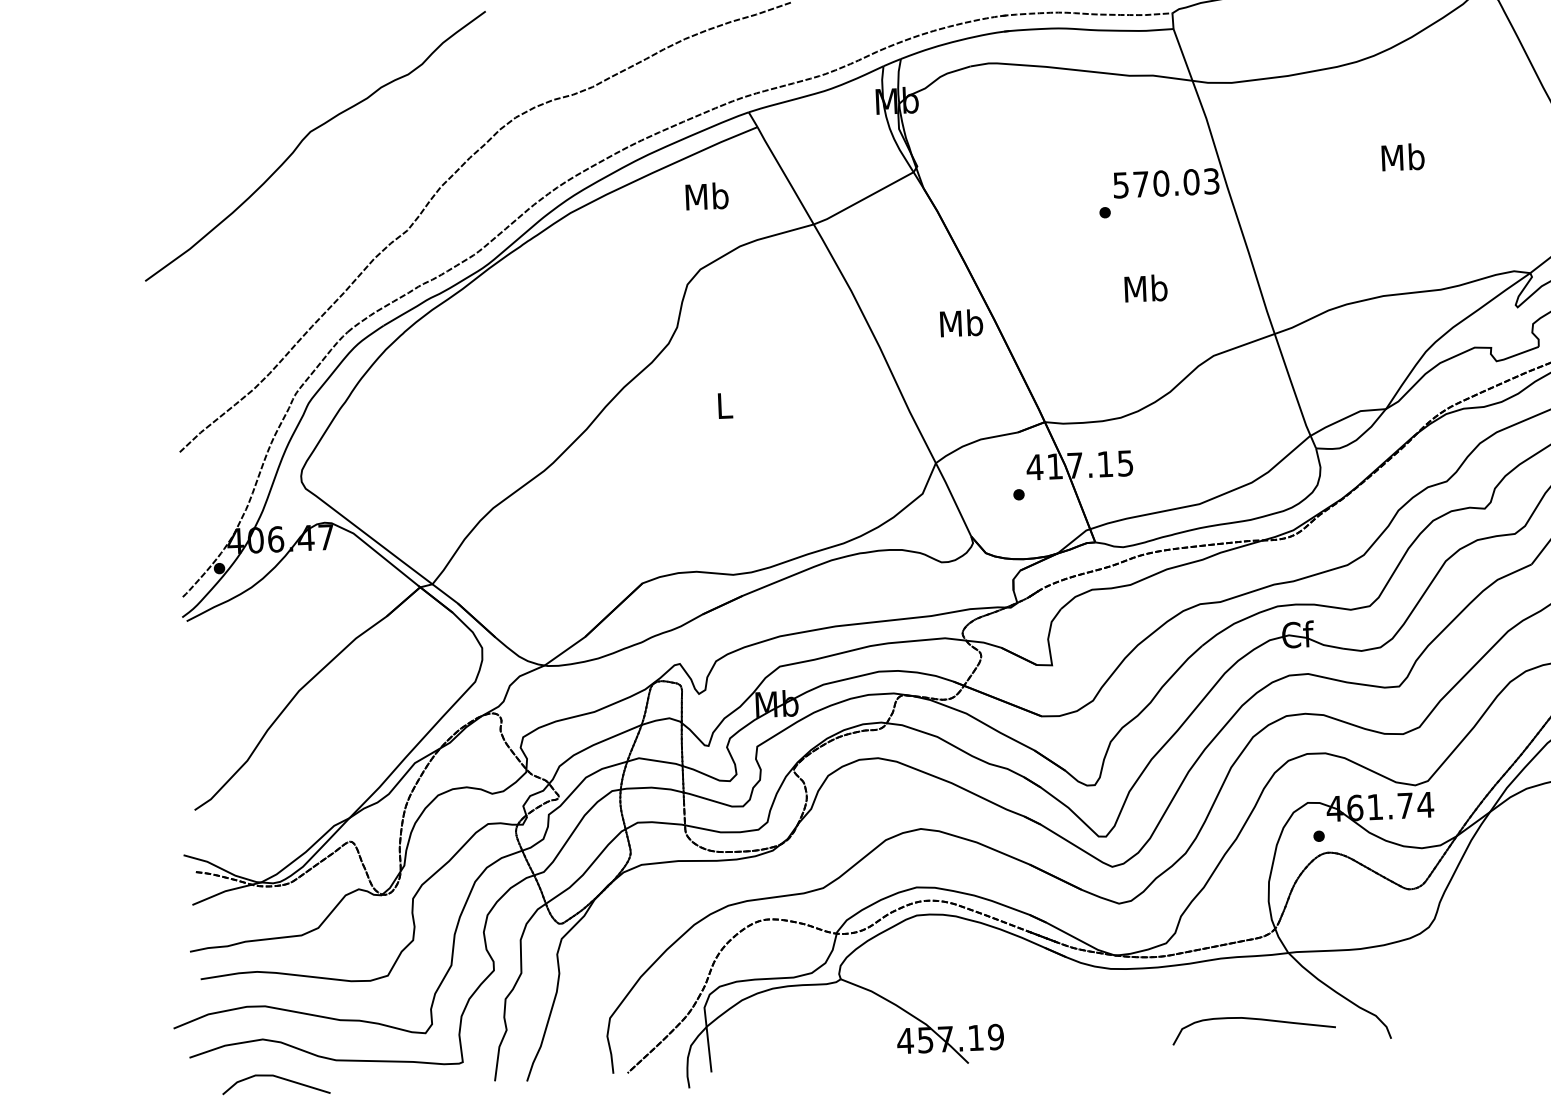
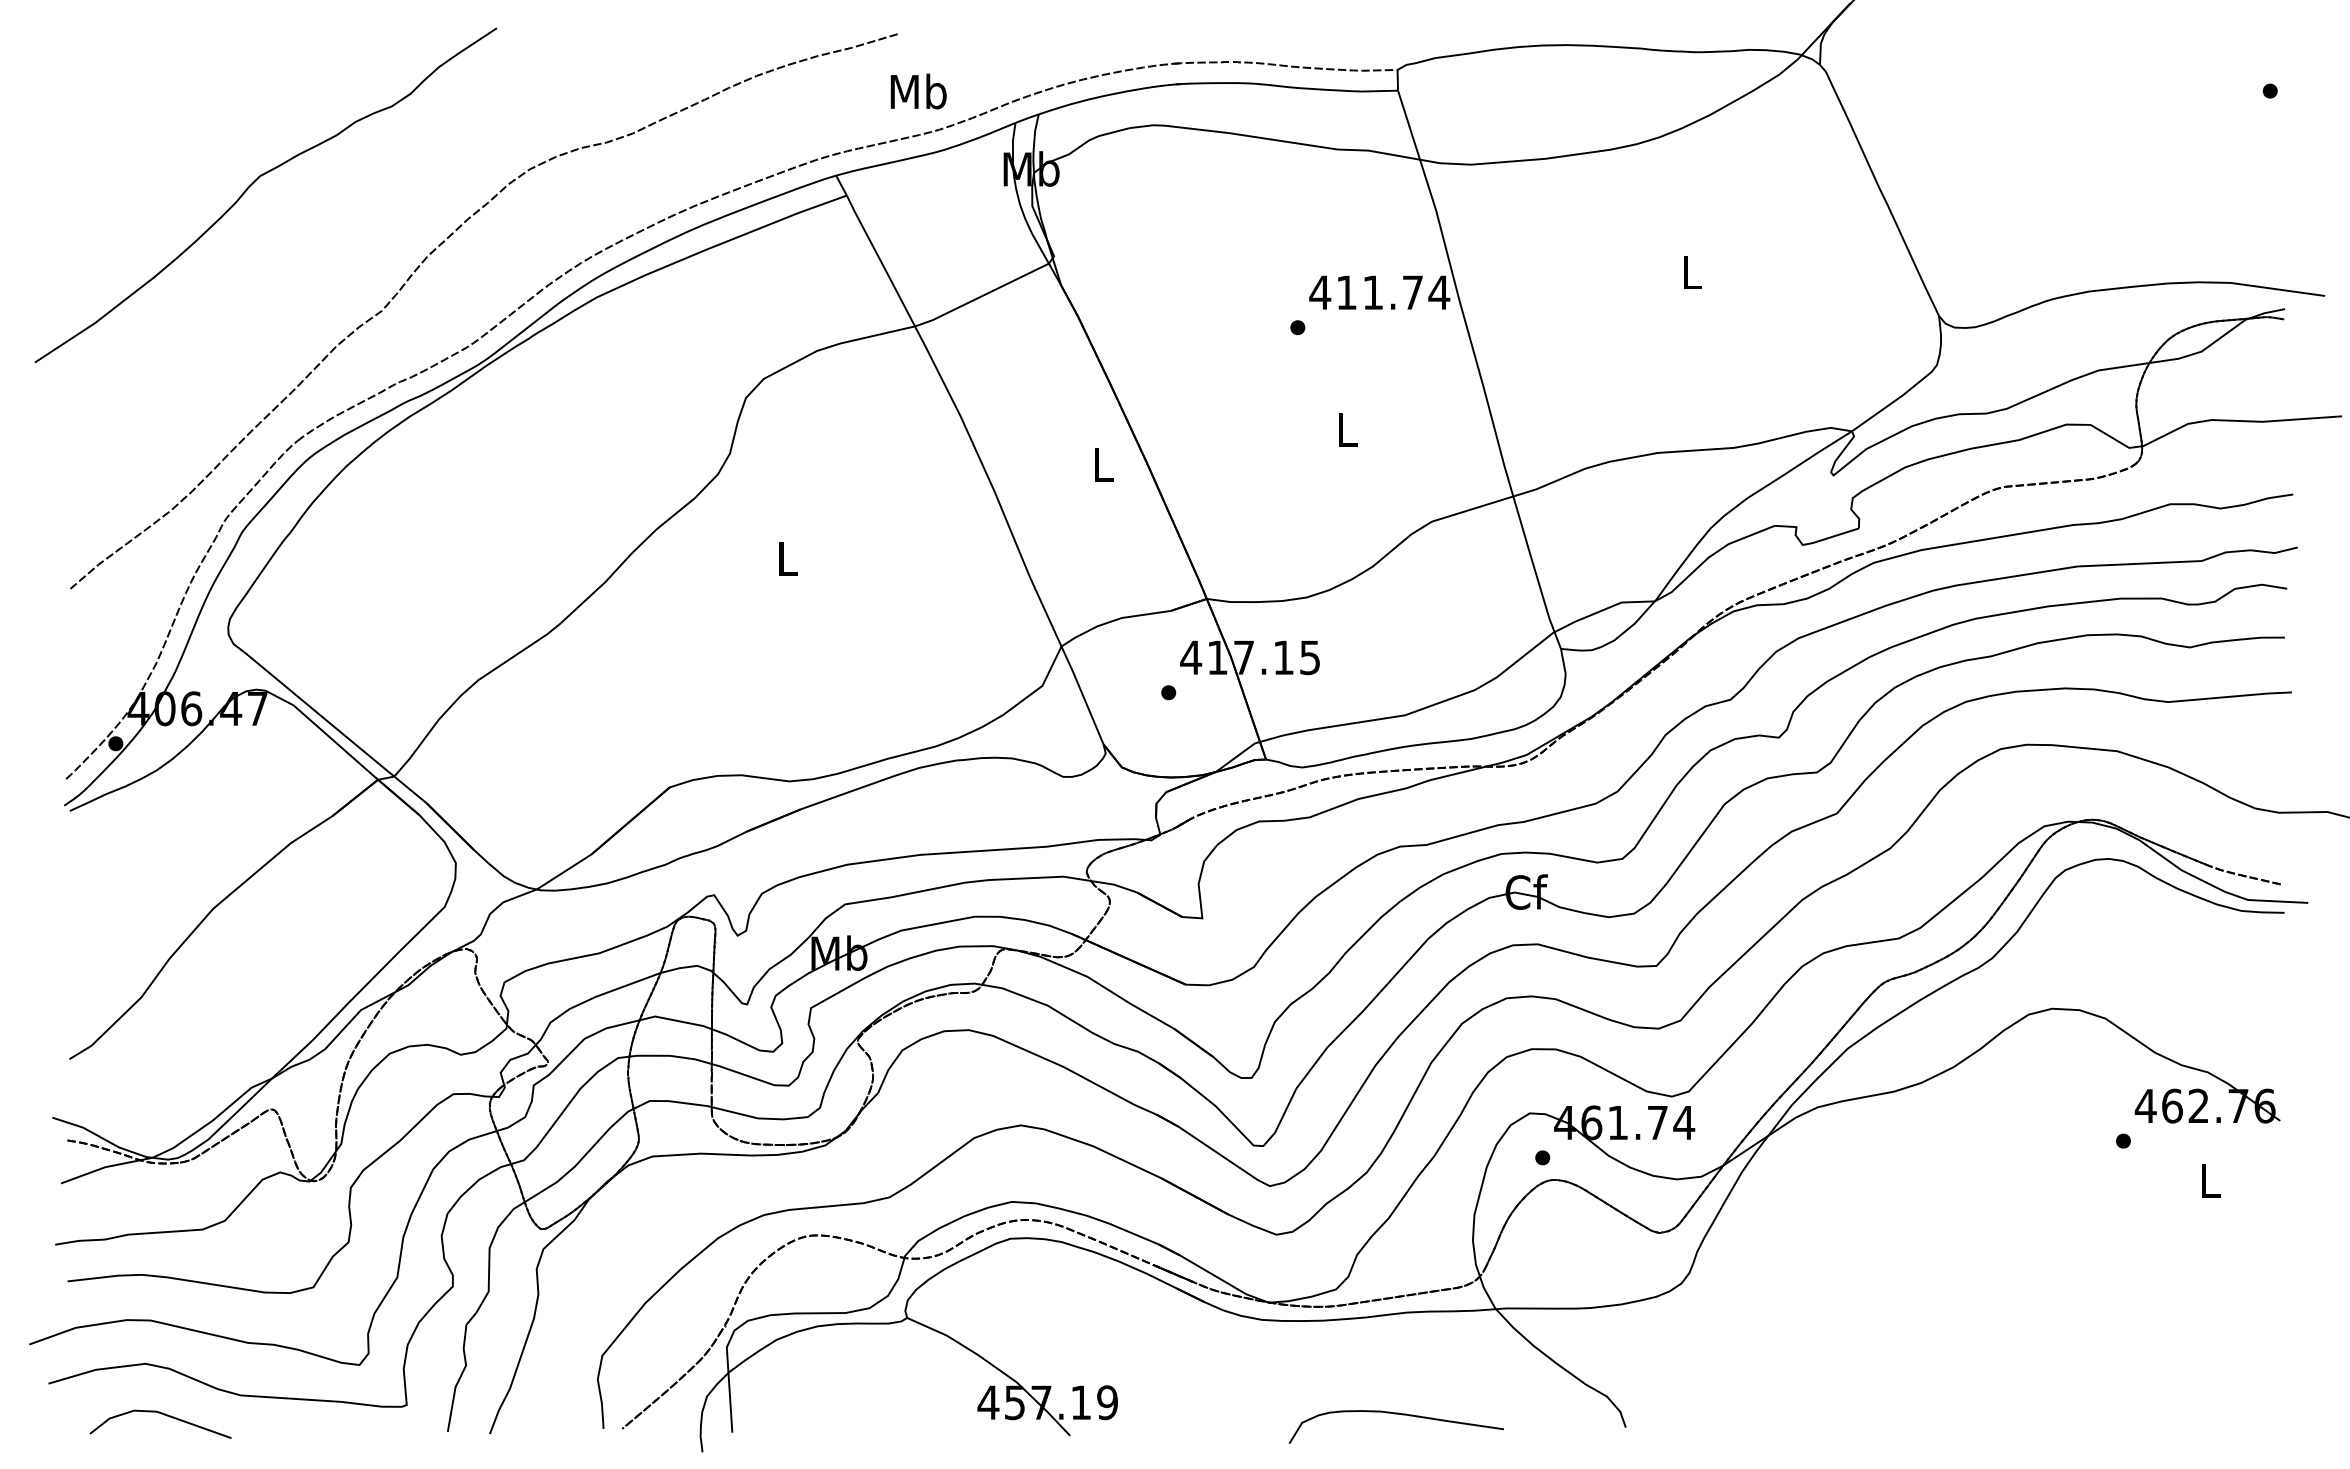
text: (1402, 156) -> (1691, 271), Mb -> L
text: (1166, 183) -> (1379, 292), 570.03 -> 411.74
text: (706, 196) -> (918, 91), moved
text: (1146, 288) -> (1347, 429), Mb -> L
text: (961, 323) -> (1103, 464), Mb -> L
curve: (1253, 1019) -> (1396, 1414), moved

